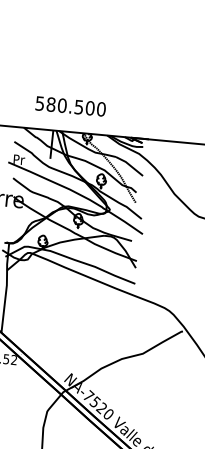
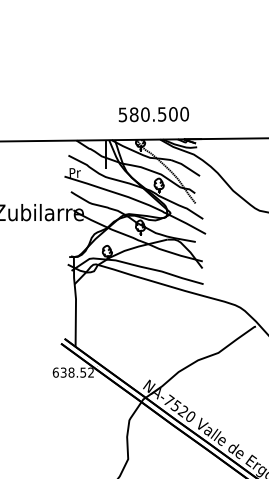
text: (70, 106) -> (153, 114), moved

